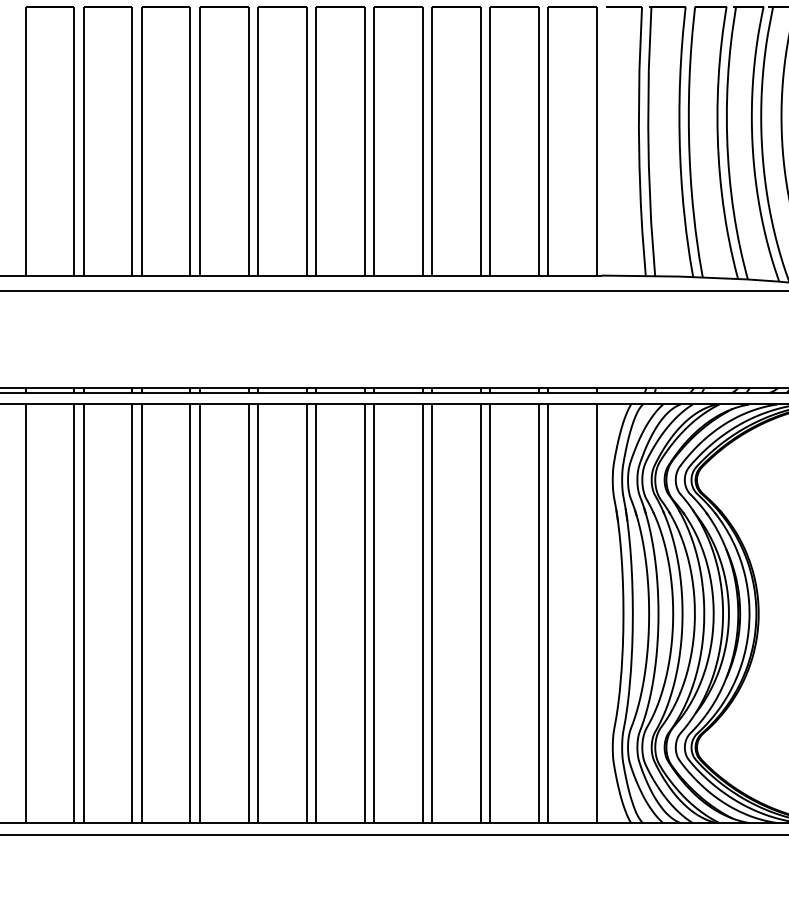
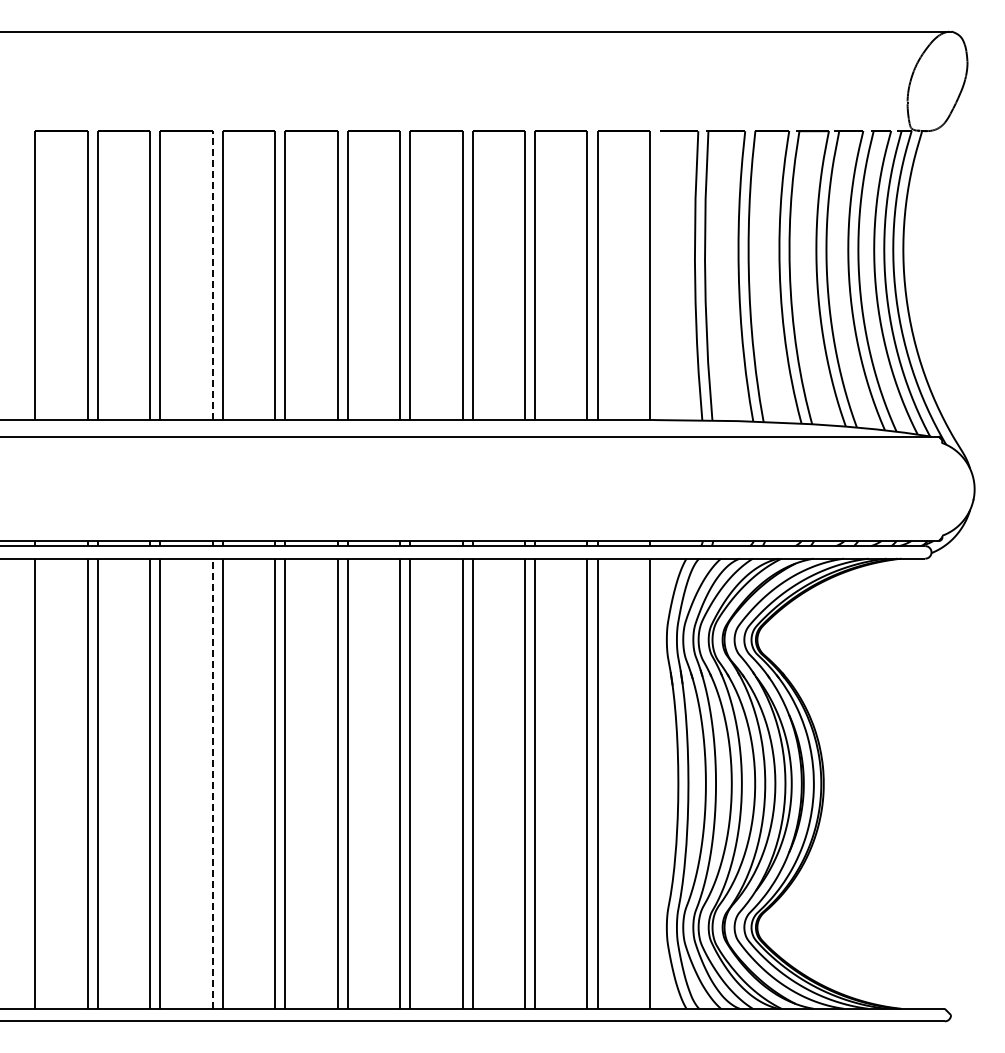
line: (190, 141) -> (212, 275), solid -> dashed
line: (190, 613) -> (212, 783), solid -> dashed

